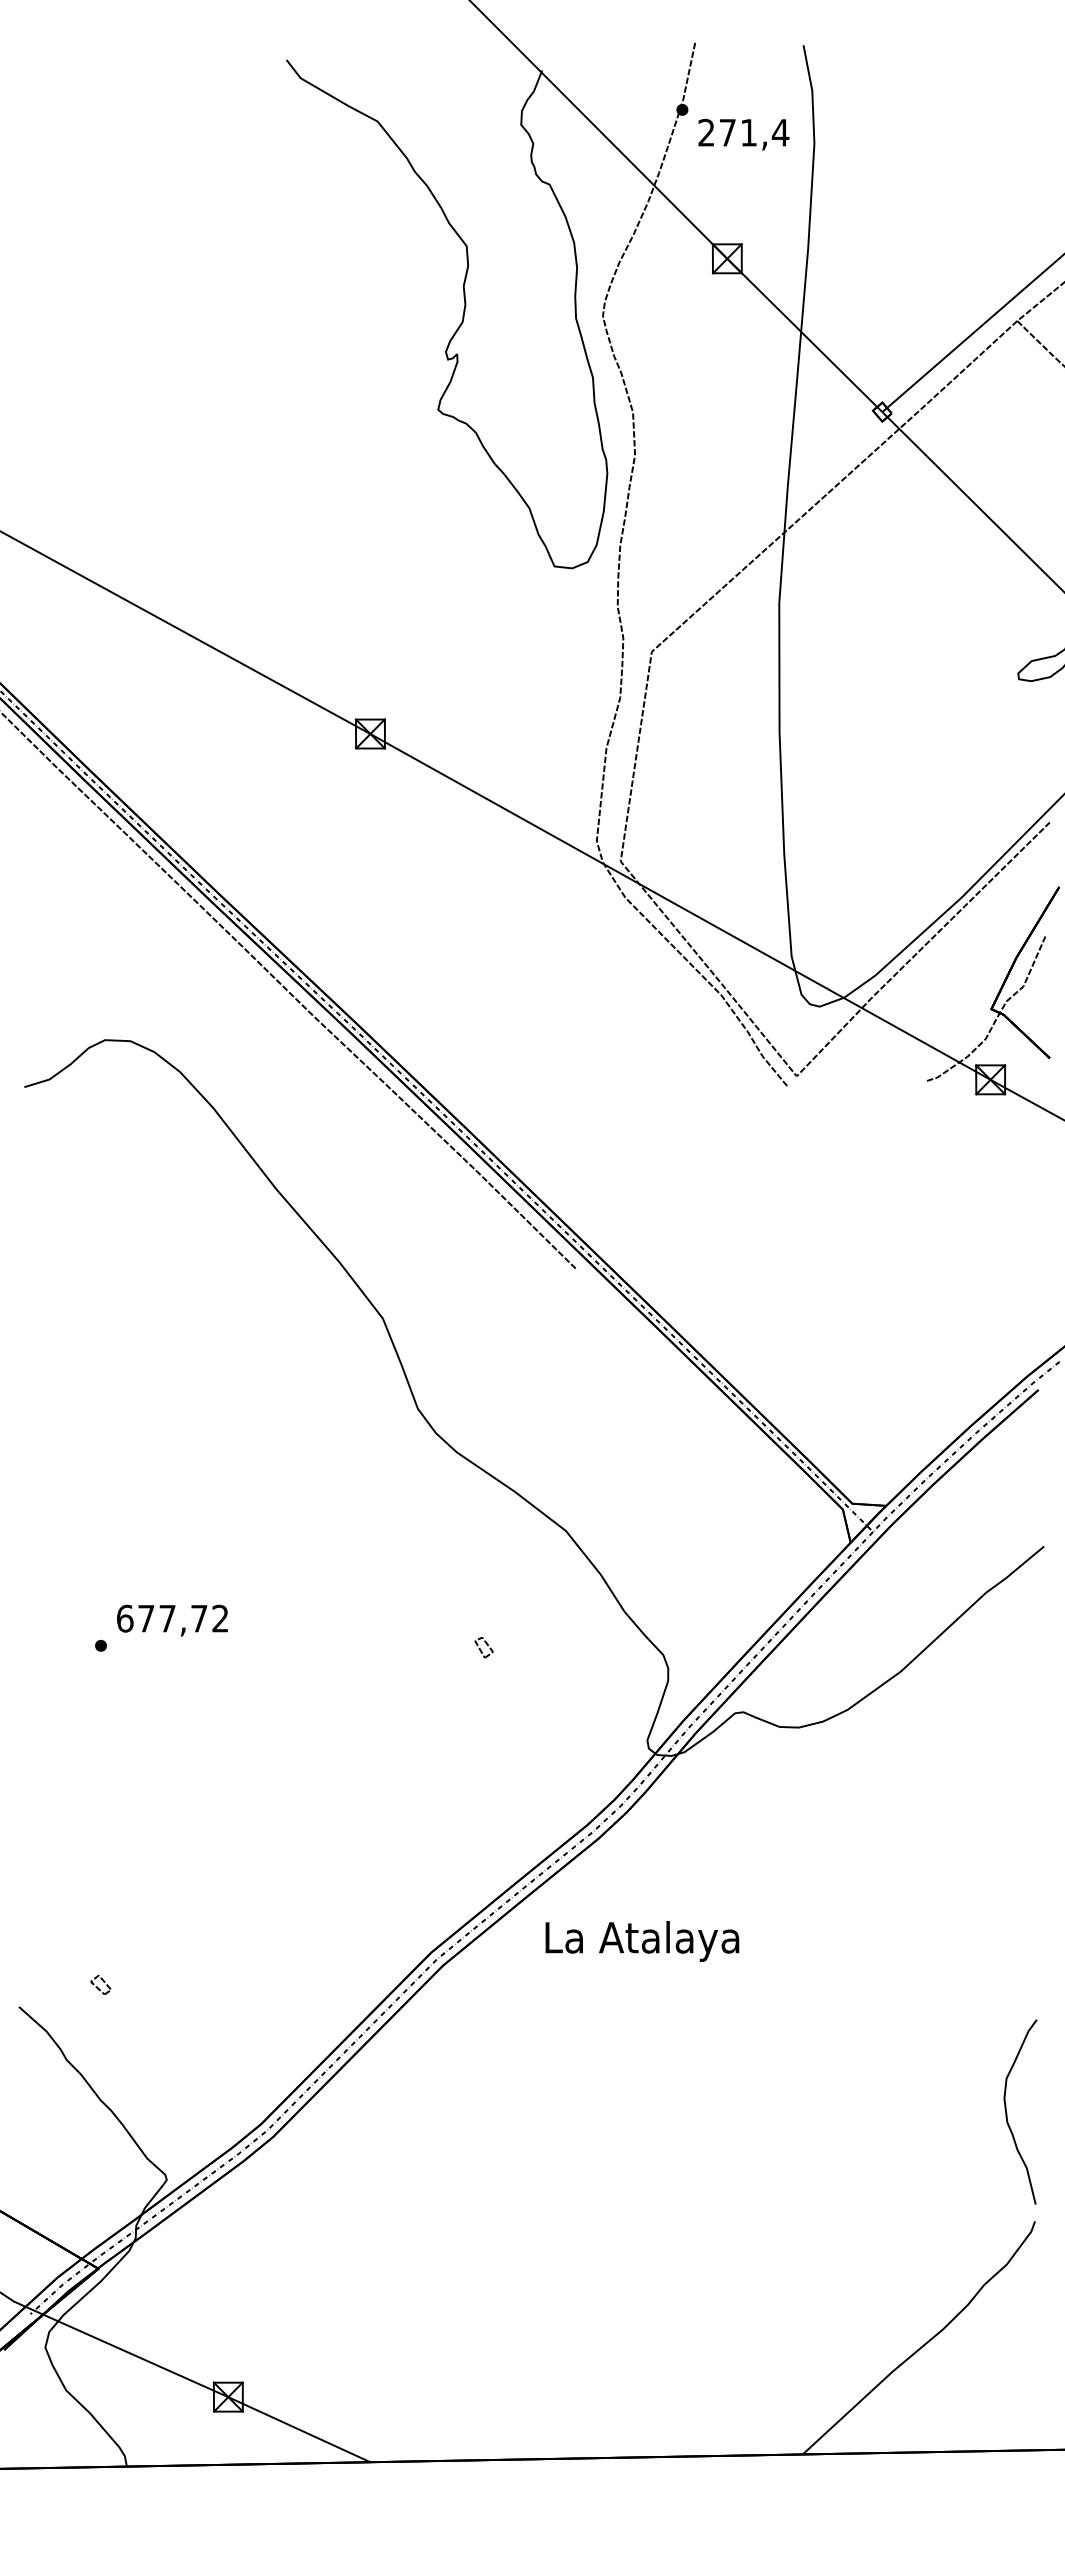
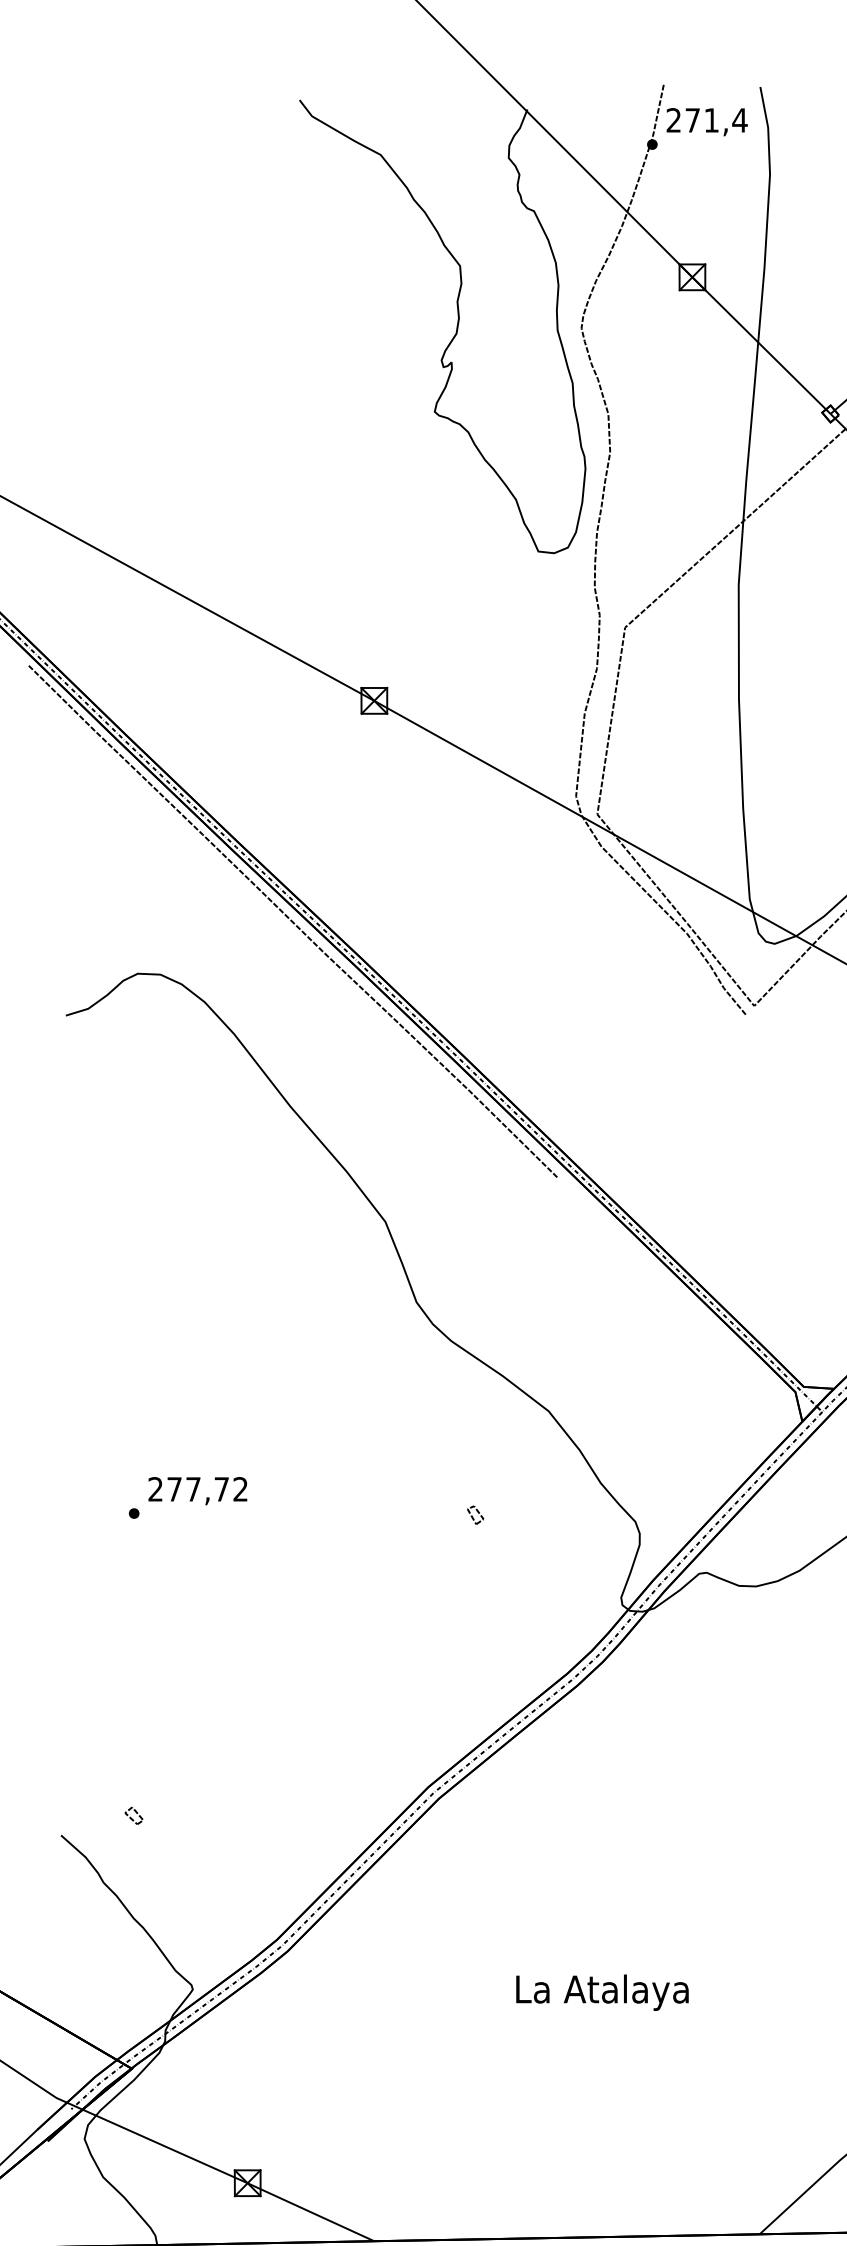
text: (743, 134) -> (706, 121), moved
text: (125, 1618) -> (156, 1489), 677,72 -> 277,72
text: (642, 1941) -> (602, 1992), moved

